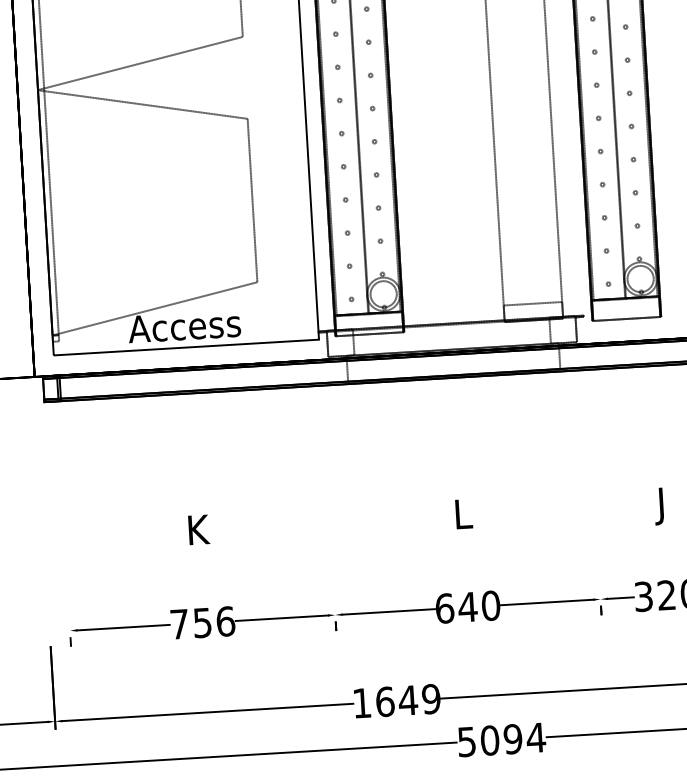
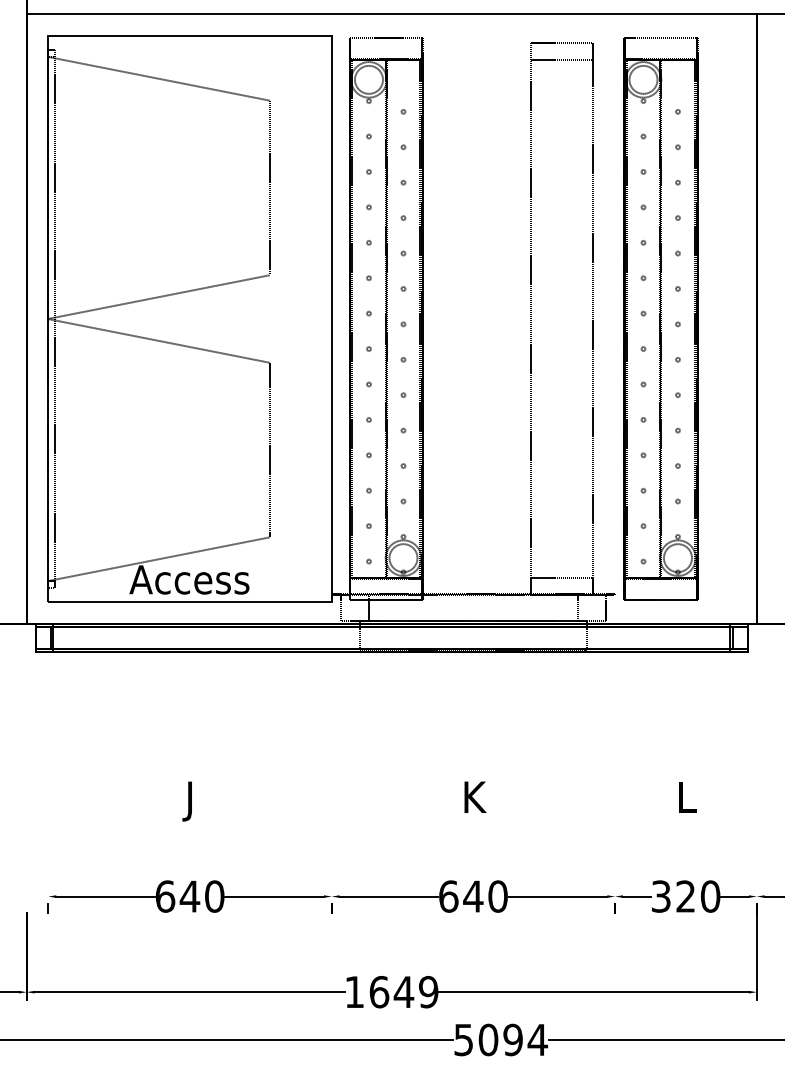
text: (663, 506) -> (687, 801), J -> L
text: (464, 513) -> (475, 796), L -> K
text: (199, 533) -> (192, 801), K -> J
text: (202, 622) -> (189, 896), 756 -> 640

